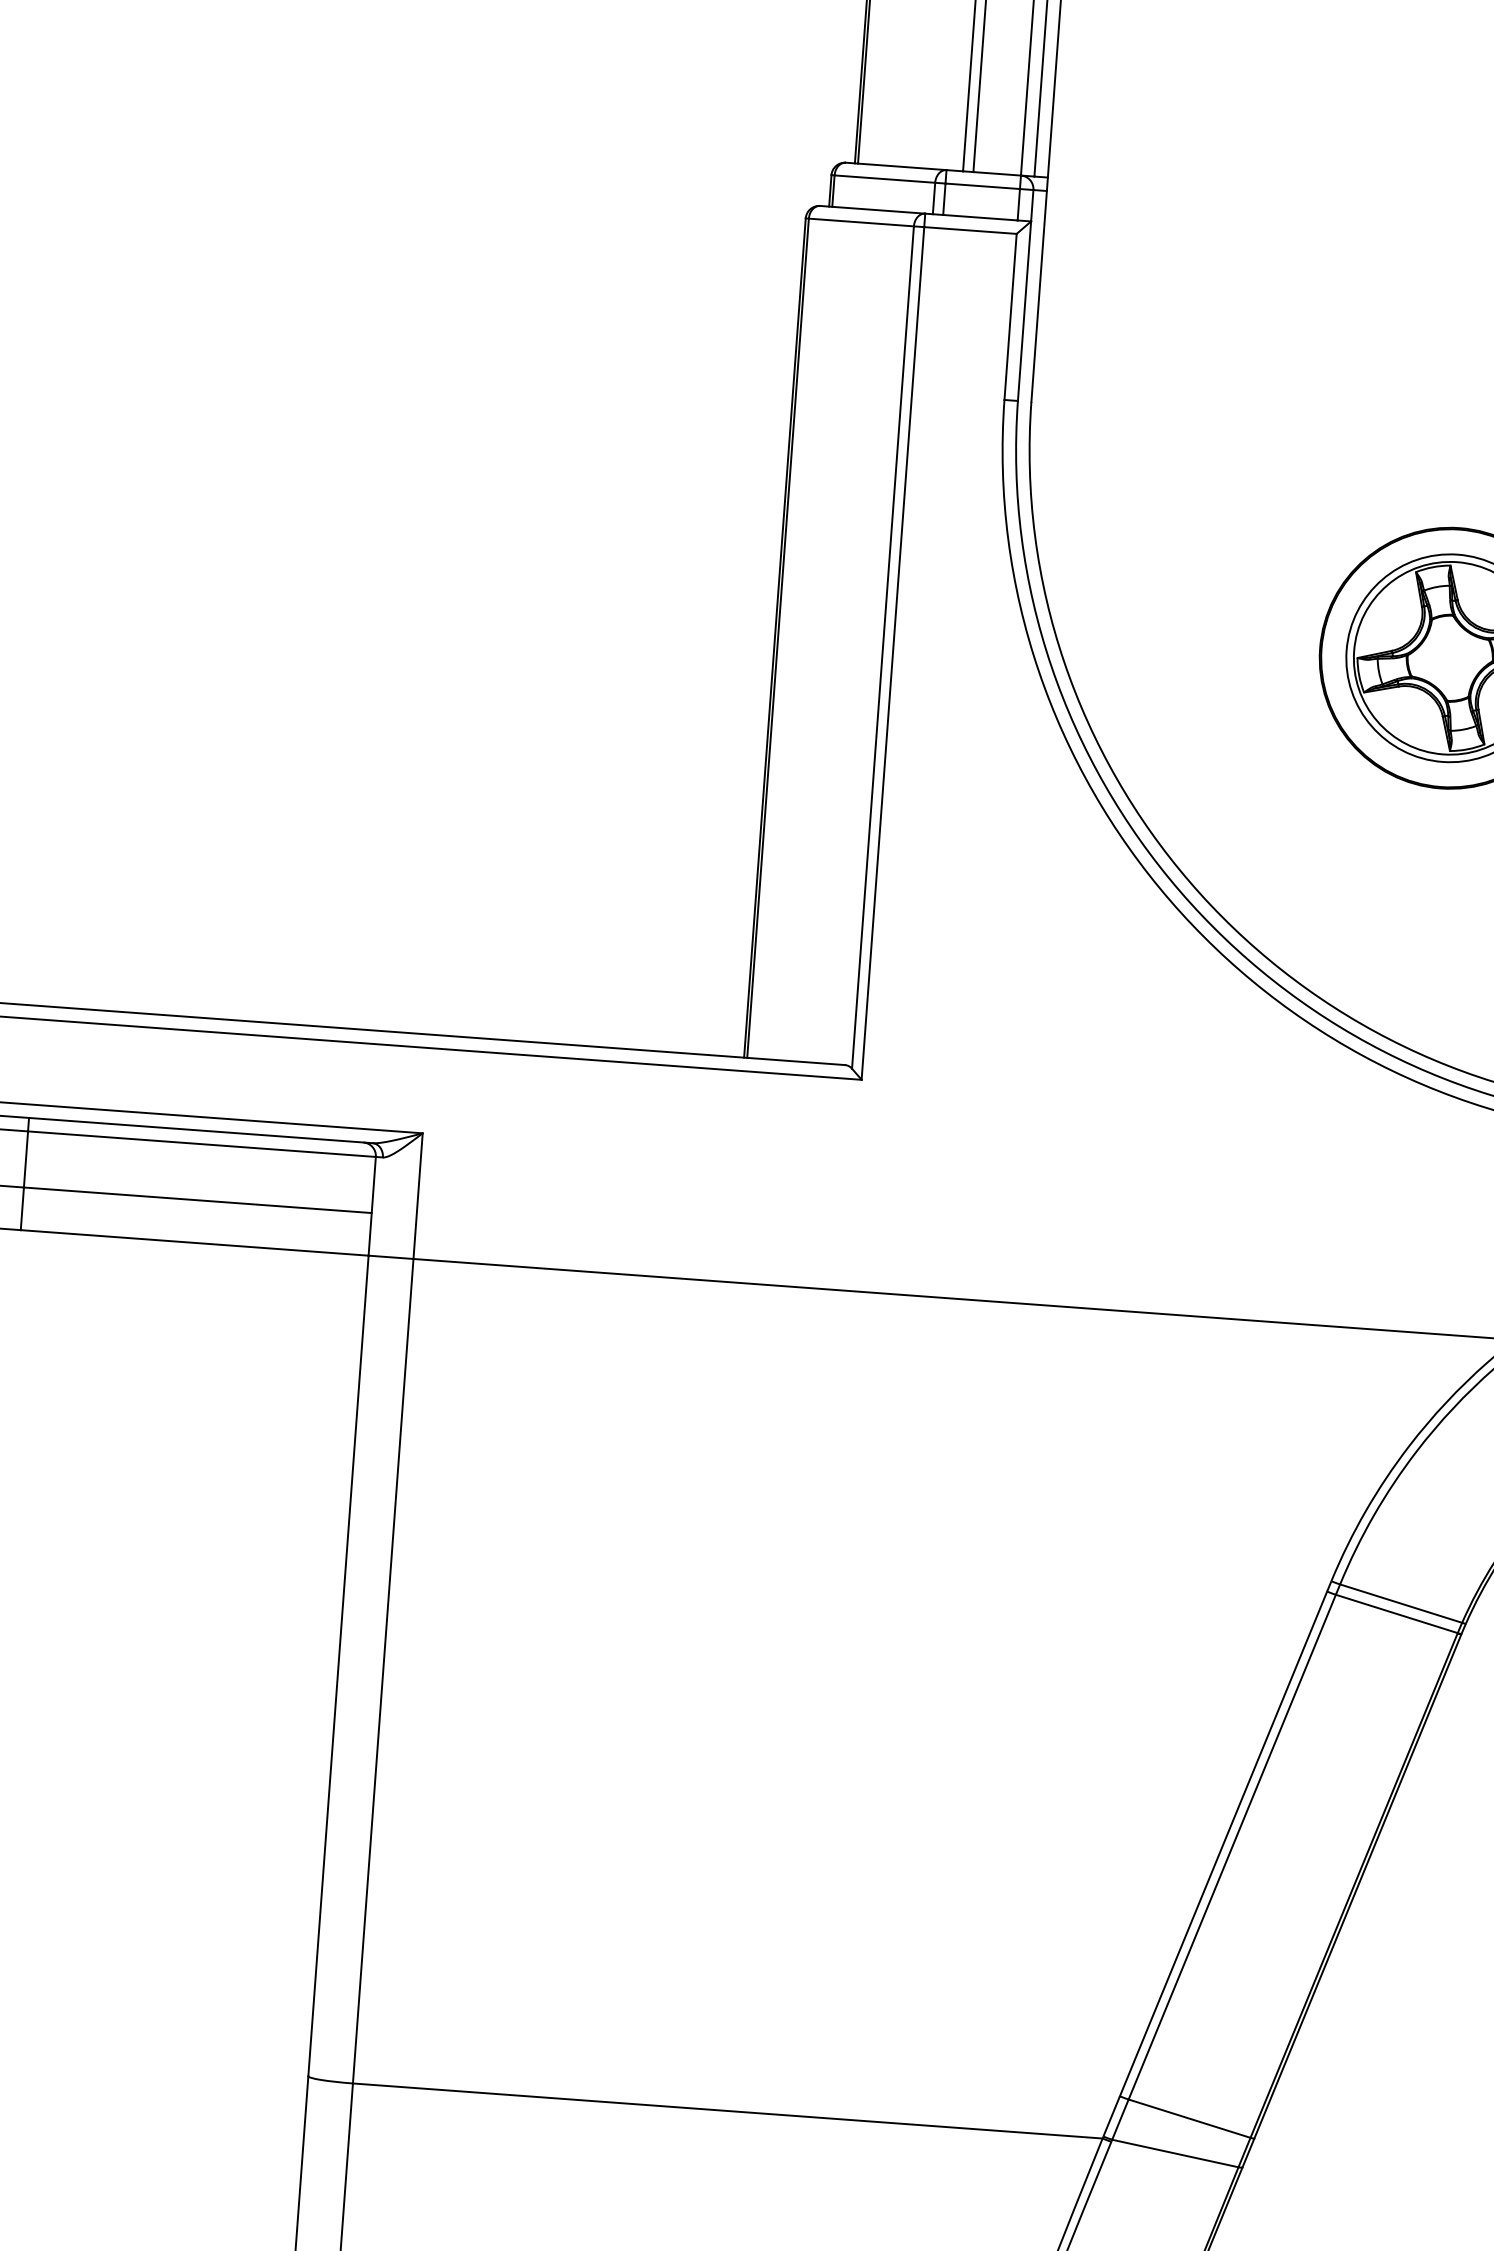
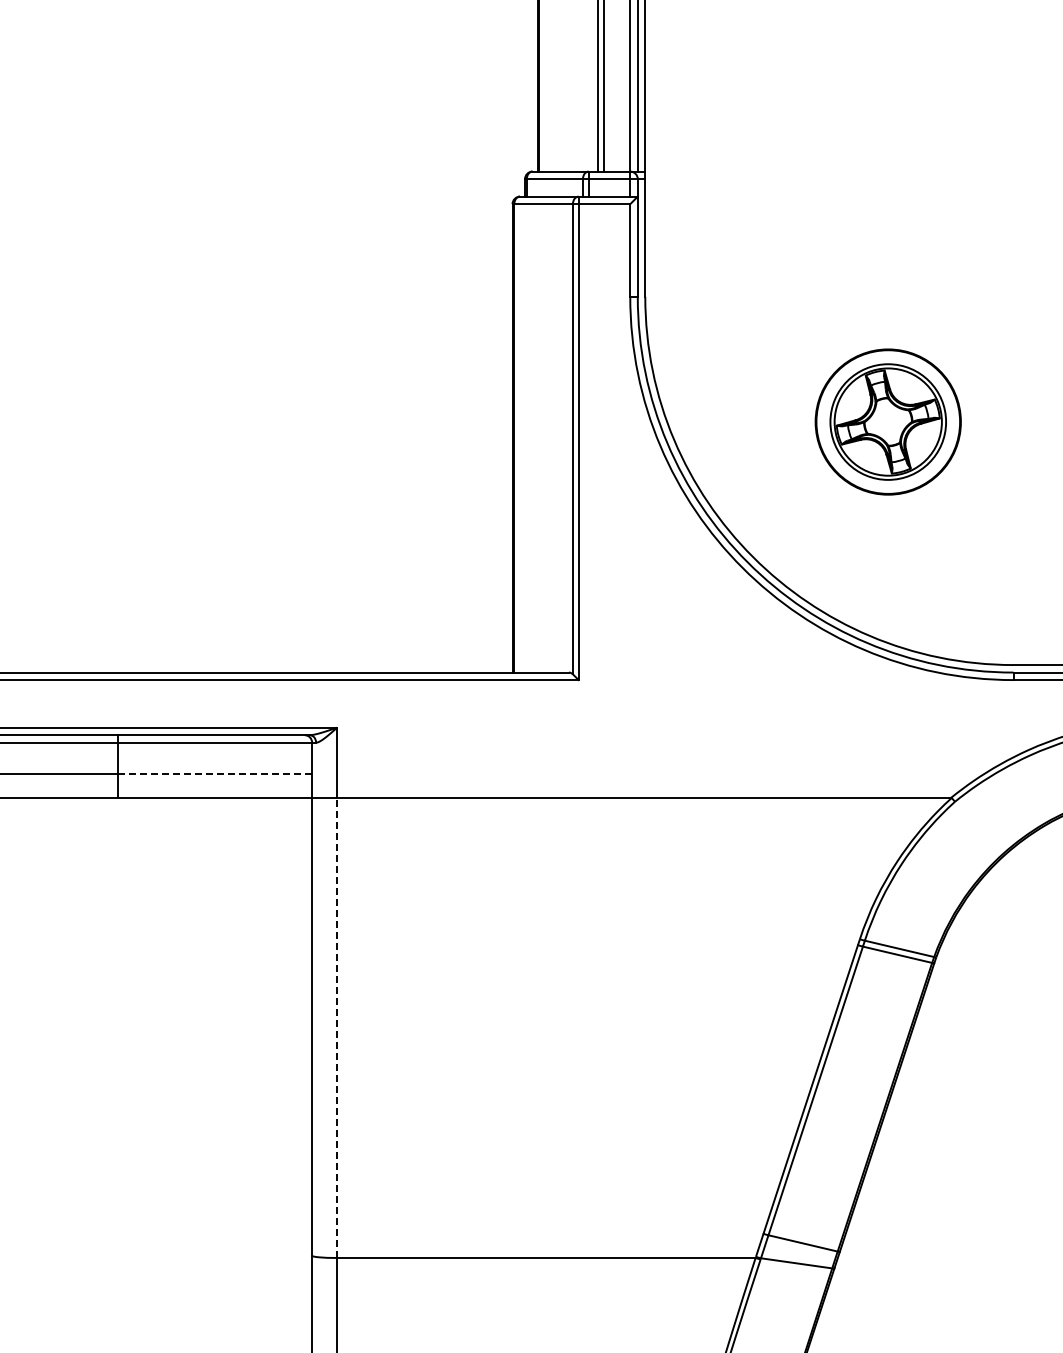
line: (196, 1201) -> (214, 774), solid -> dashed
line: (383, 1670) -> (337, 1027), solid -> dashed

